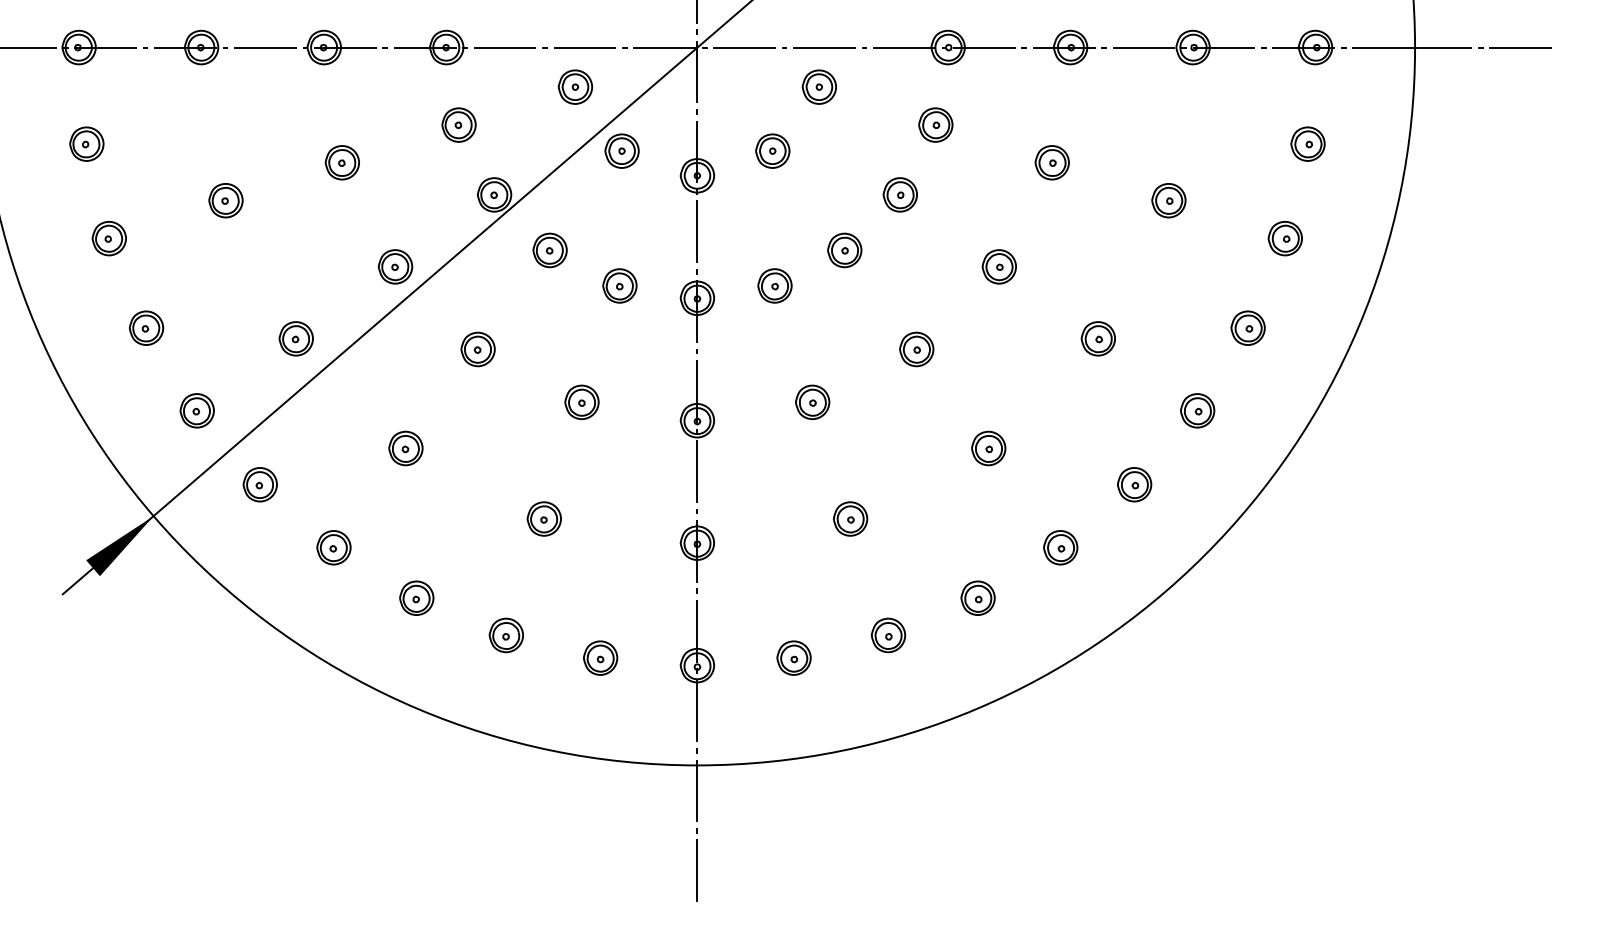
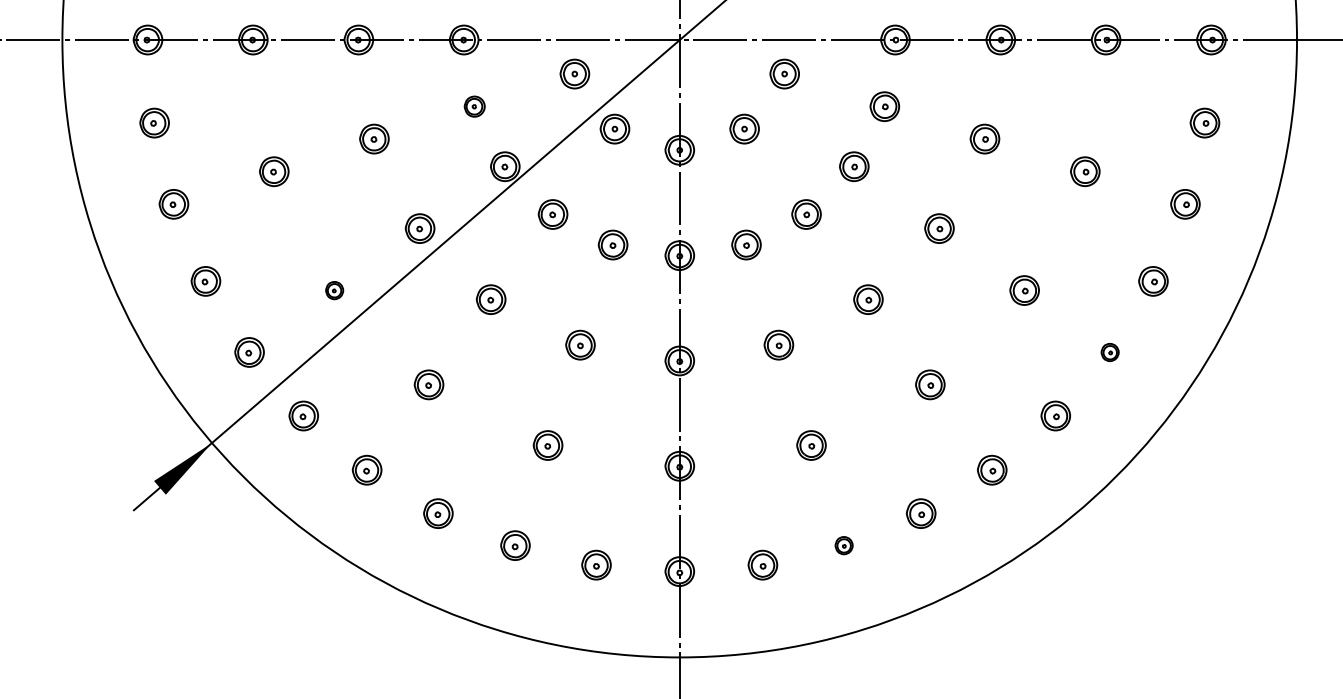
part: (458, 124) -> (474, 106), size x0.7
part: (295, 338) -> (334, 290), size x0.6
part: (1197, 410) -> (1109, 352), size x0.6
part: (888, 635) -> (844, 545), size x0.6

